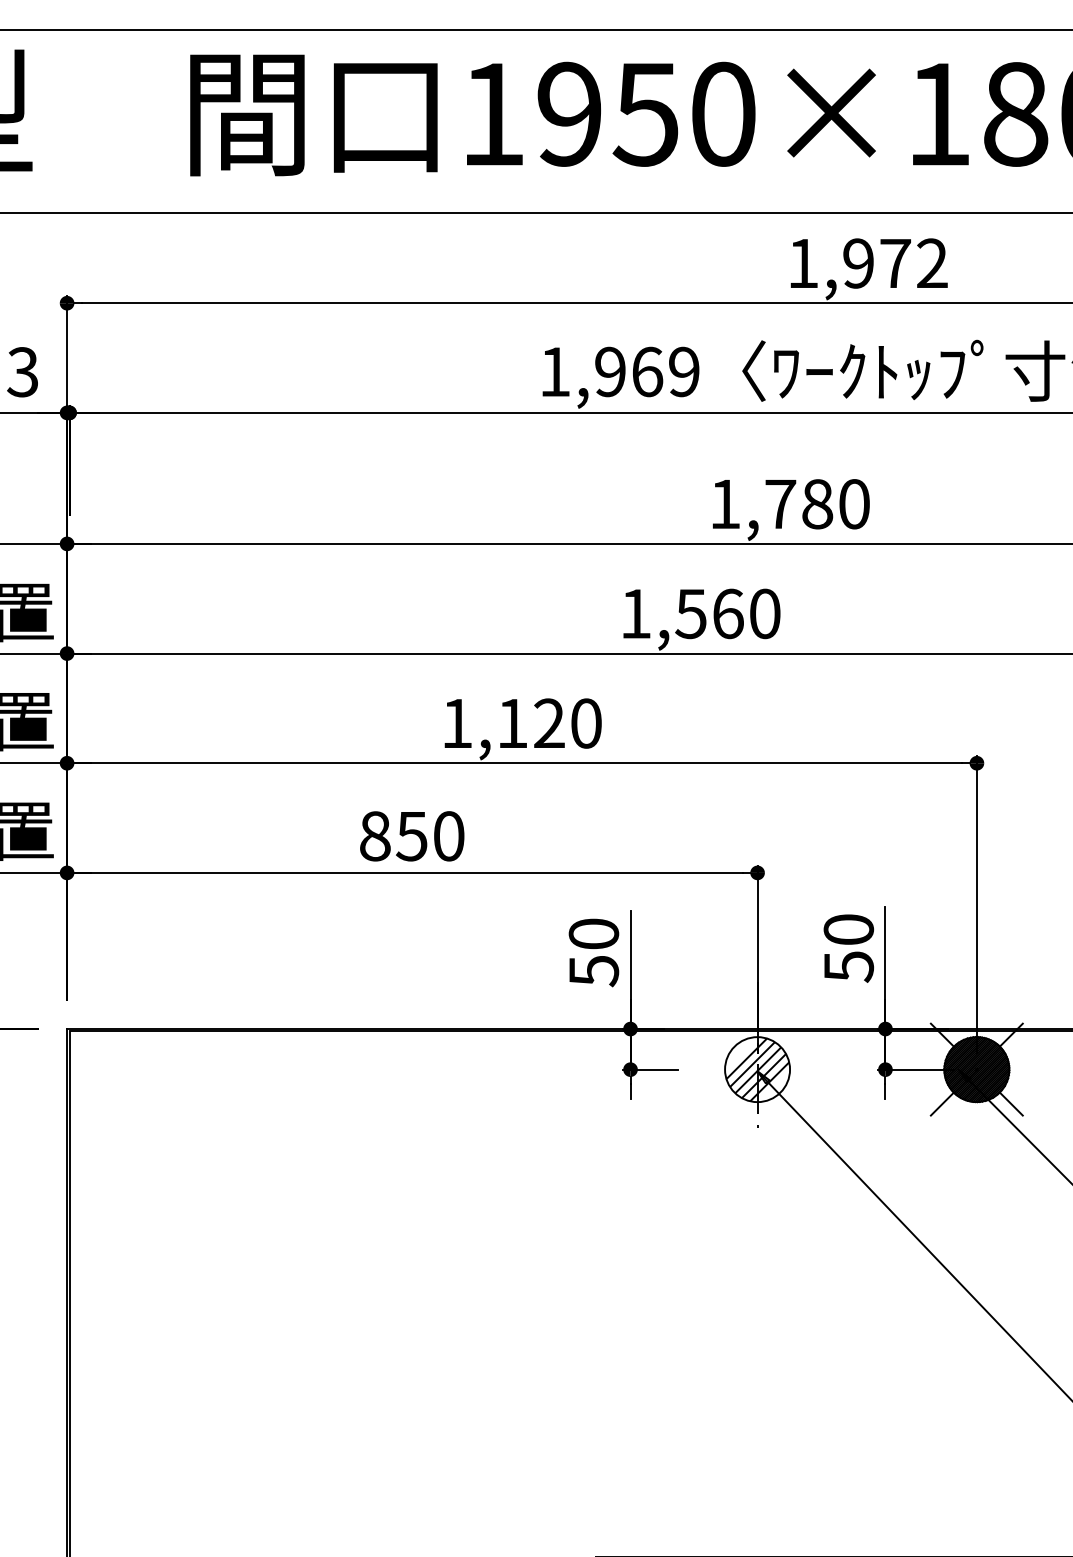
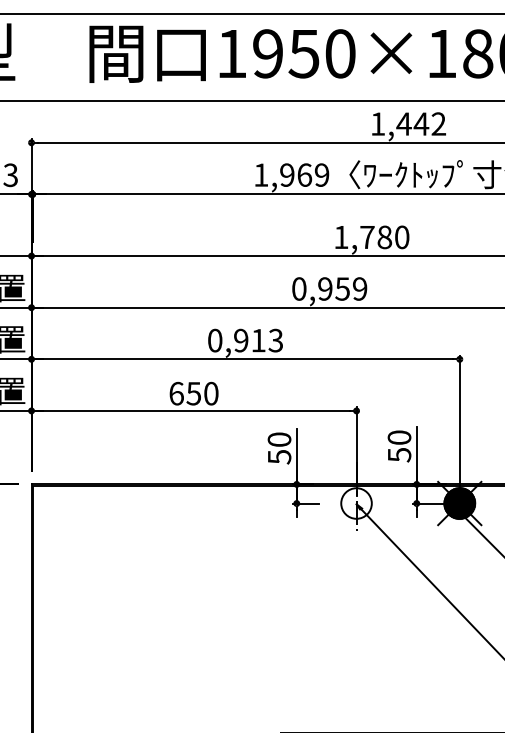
text: (876, 262) -> (412, 123), 1,972 -> 1,442
text: (700, 612) -> (329, 288), 1,560 -> 0,959
text: (521, 723) -> (245, 340), 1,120 -> 0,913
text: (375, 835) -> (176, 393), 850 -> 650
hatch: (757, 1069) -> (356, 503), removed

